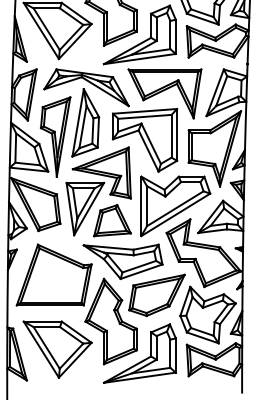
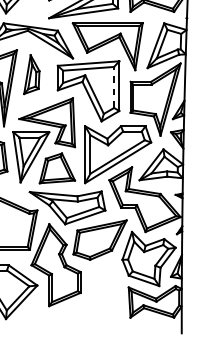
part: (85, 122) -> (31, 74), size x0.6
line: (171, 135) -> (114, 86), solid -> dashed
part: (143, 359) -> (87, 301), removed

